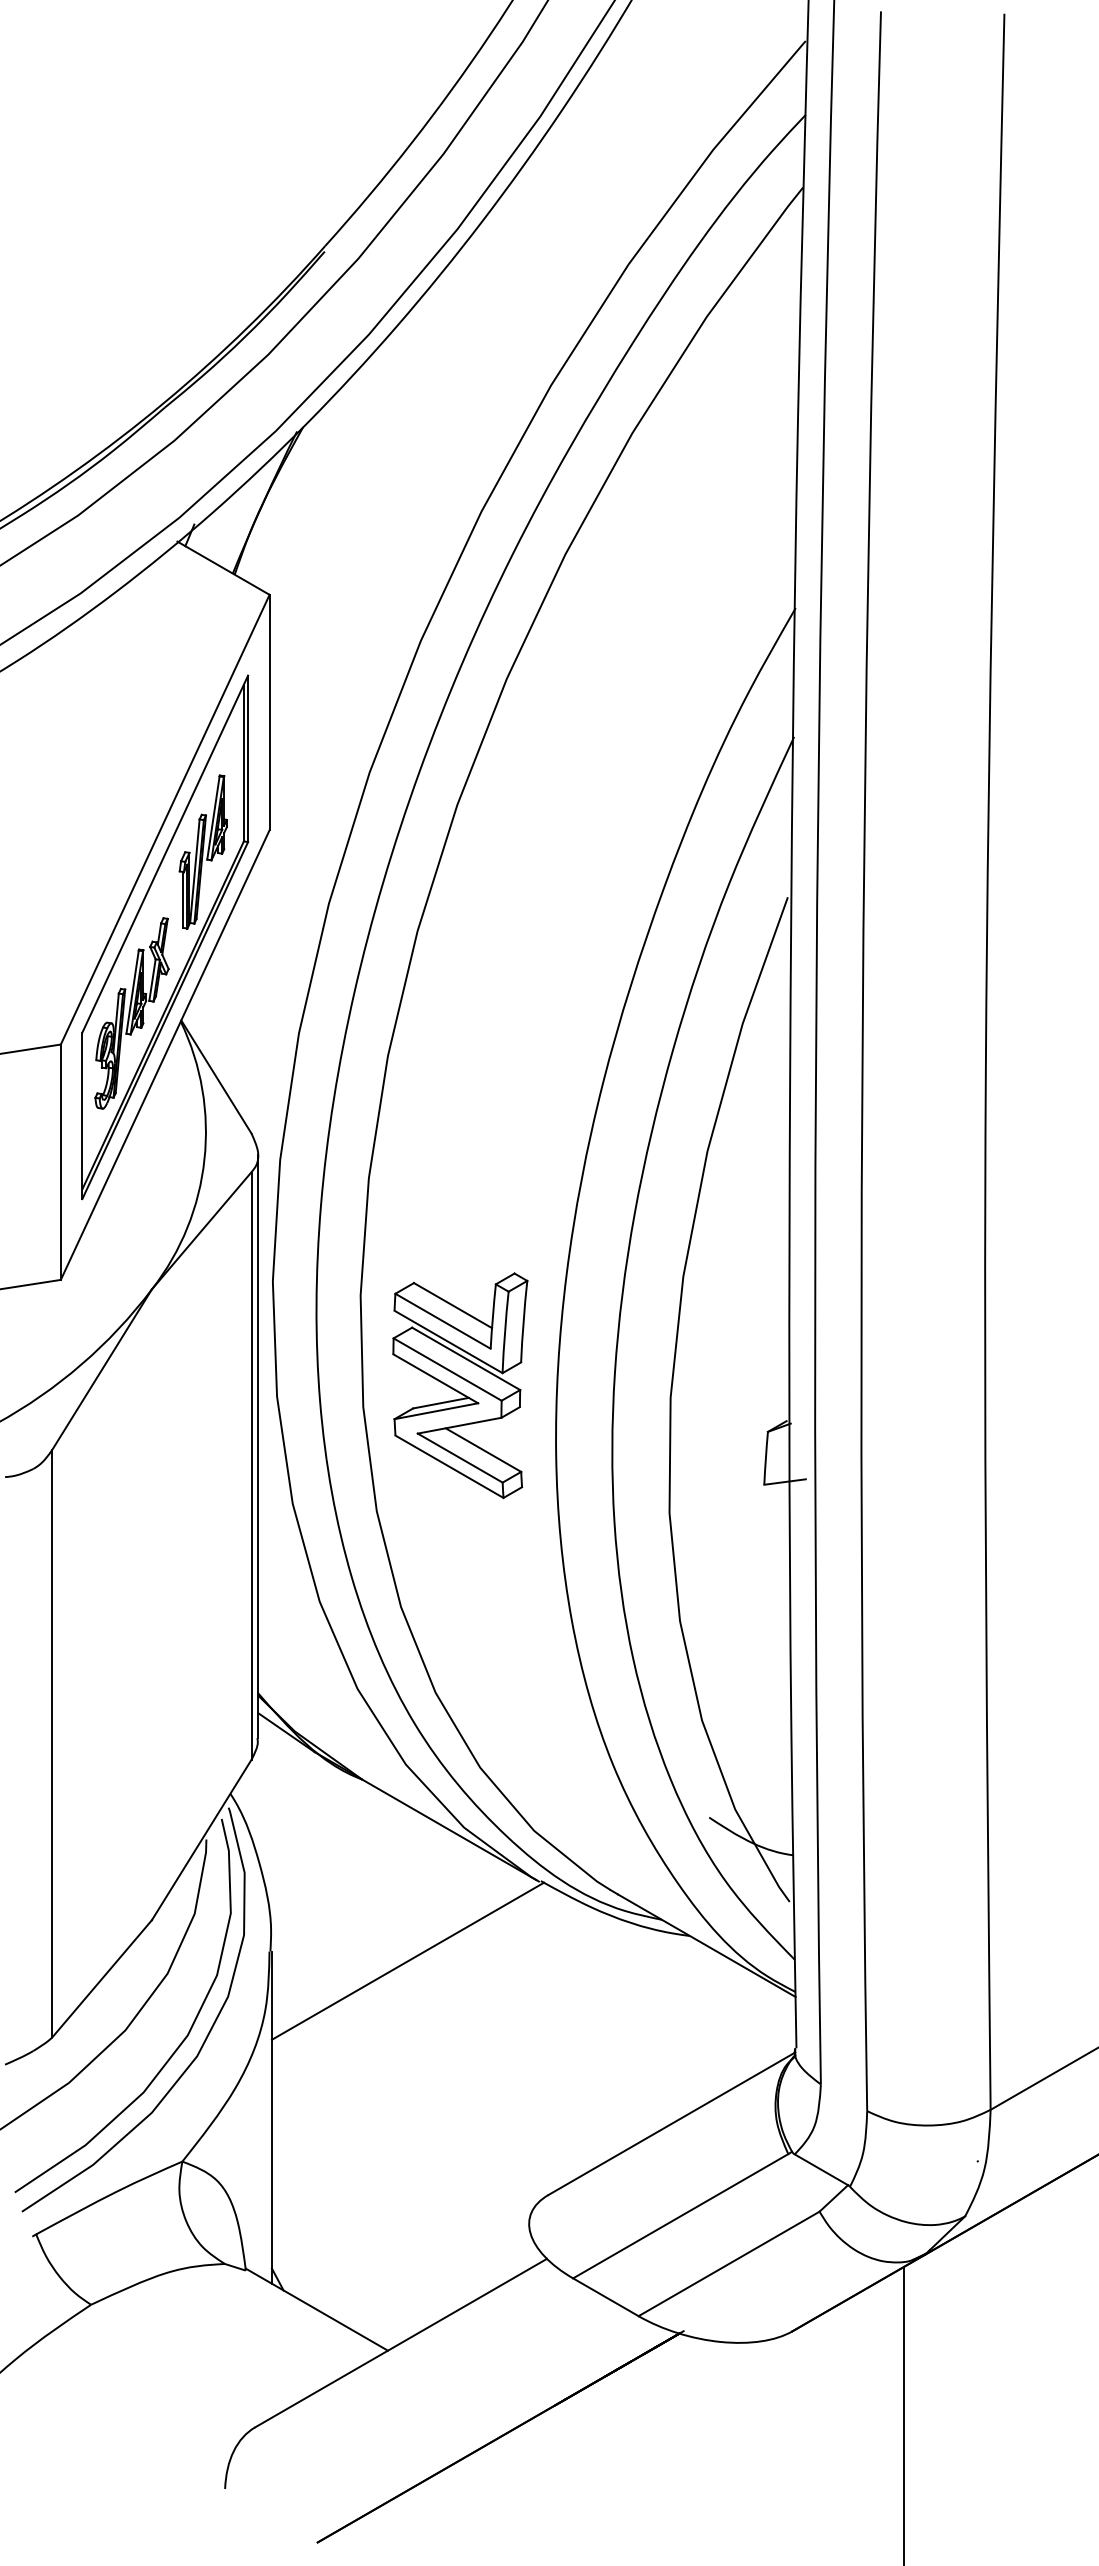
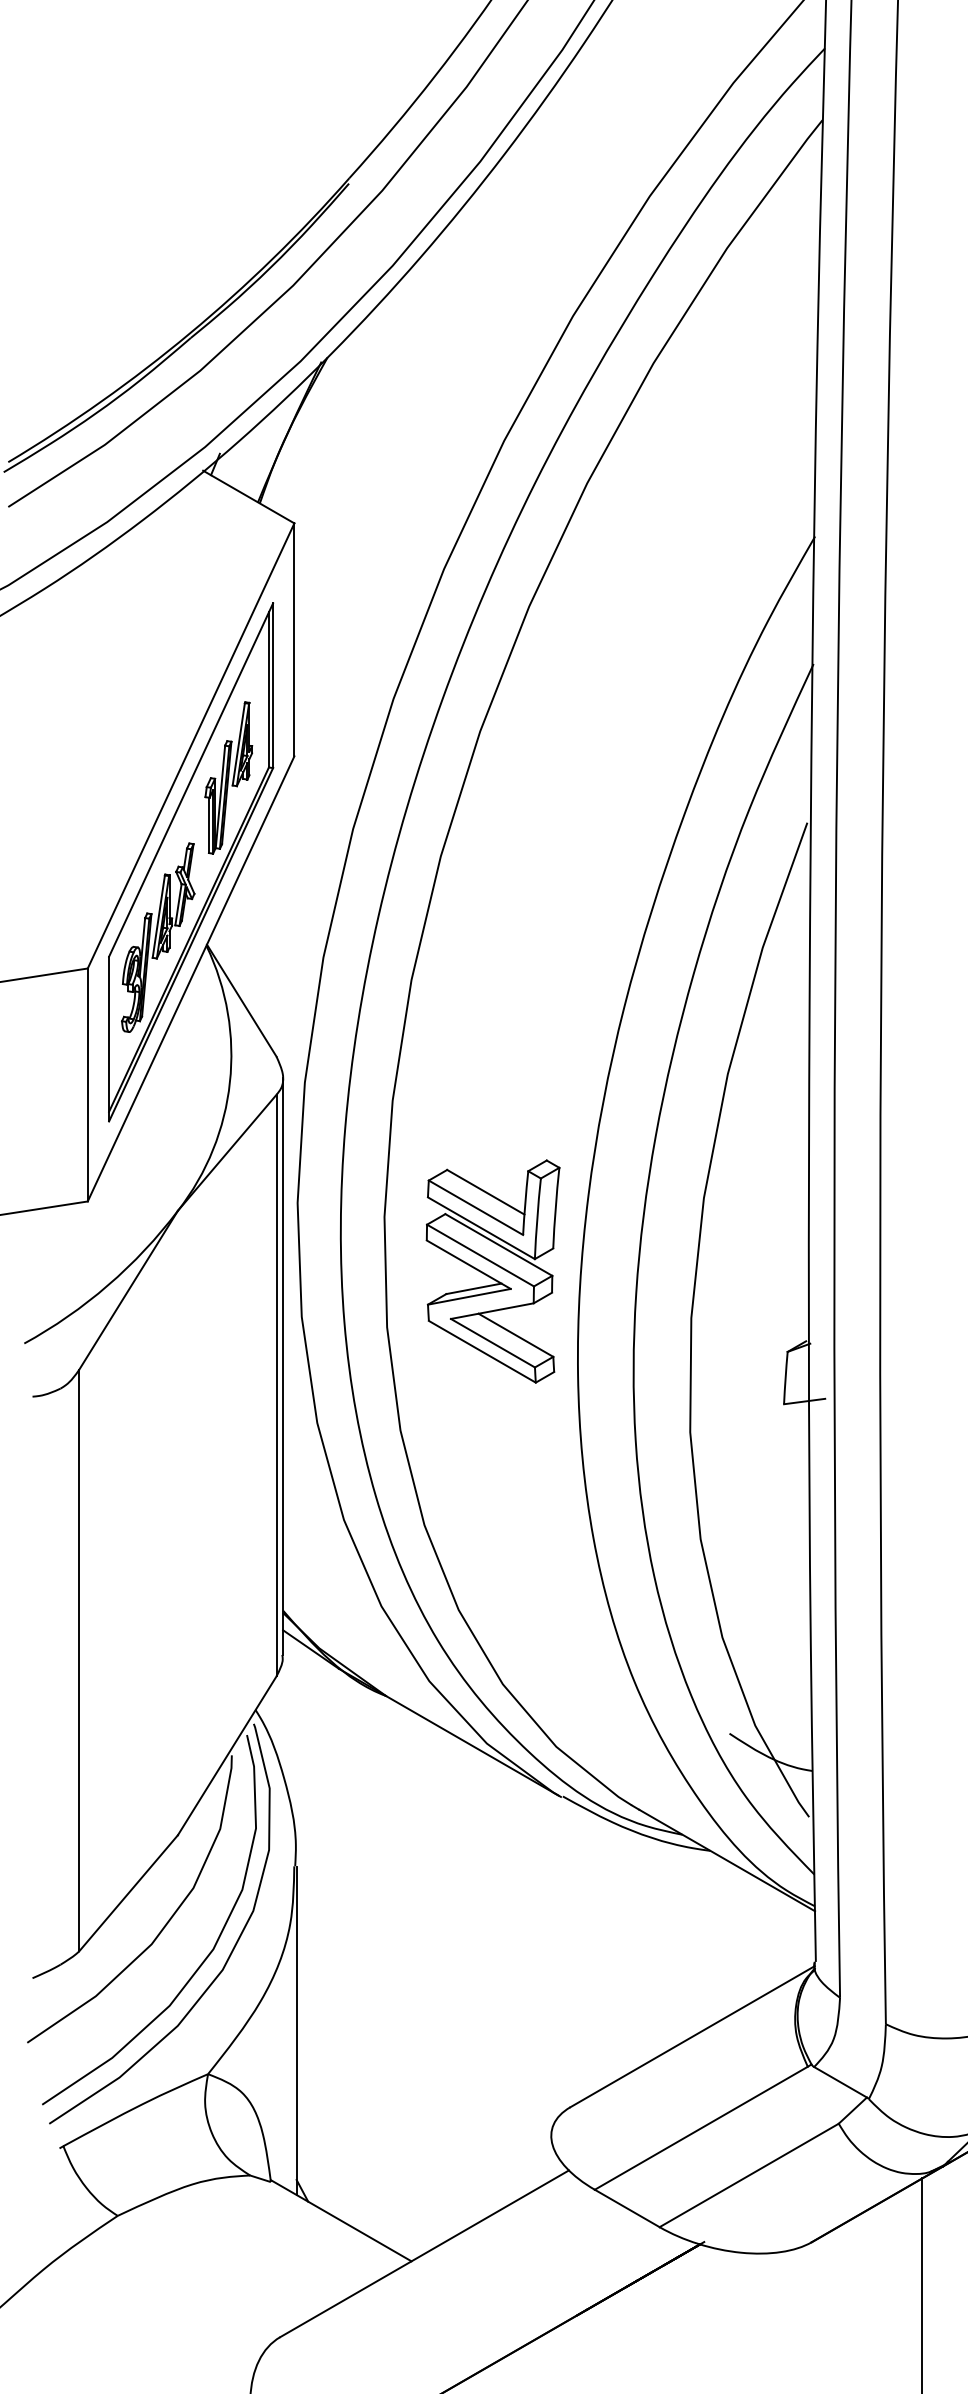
part: (460, 1385) -> (493, 1271), moved
line: (407, 1960) -> (430, 1875), removed

